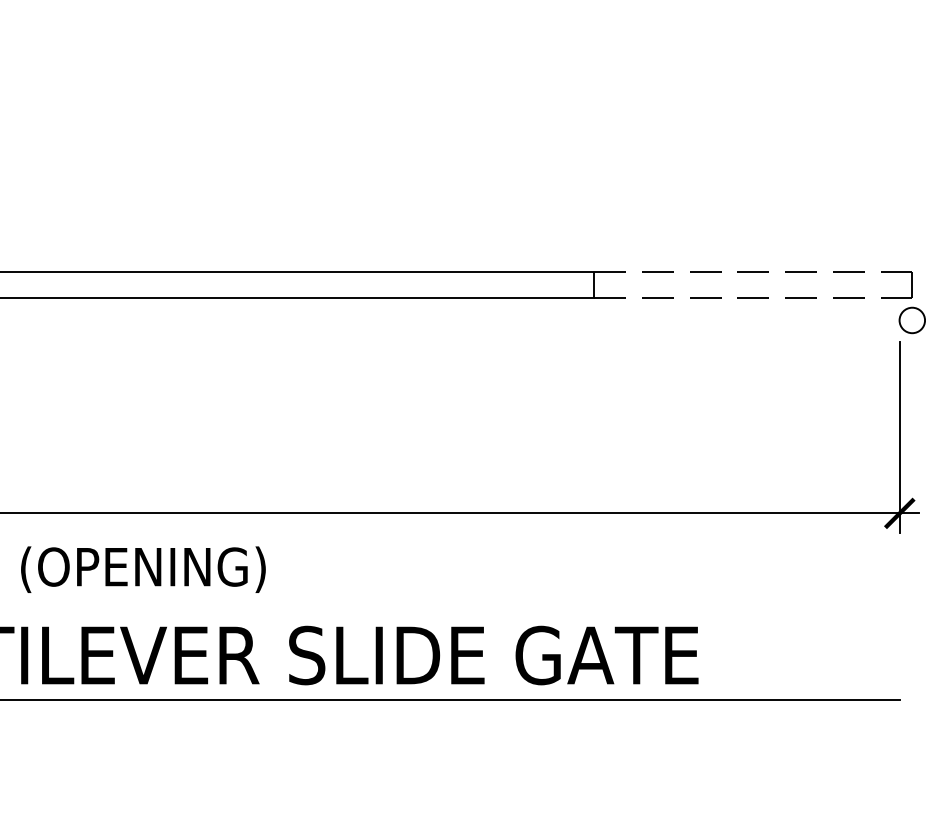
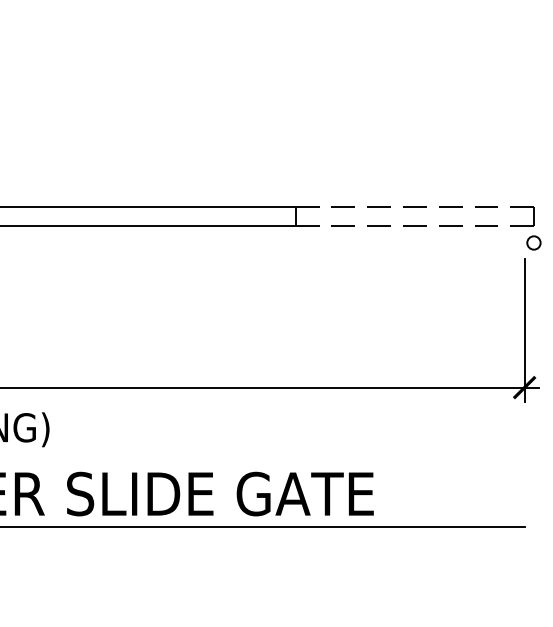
circle: (911, 320) -> (533, 243), size x0.7

